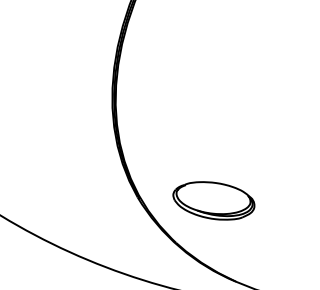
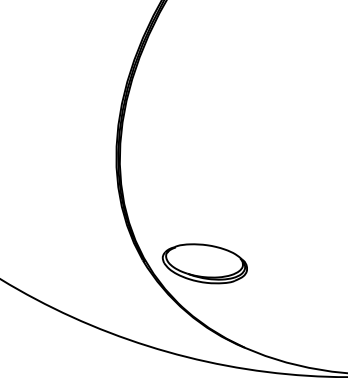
part: (213, 200) -> (204, 263), moved

